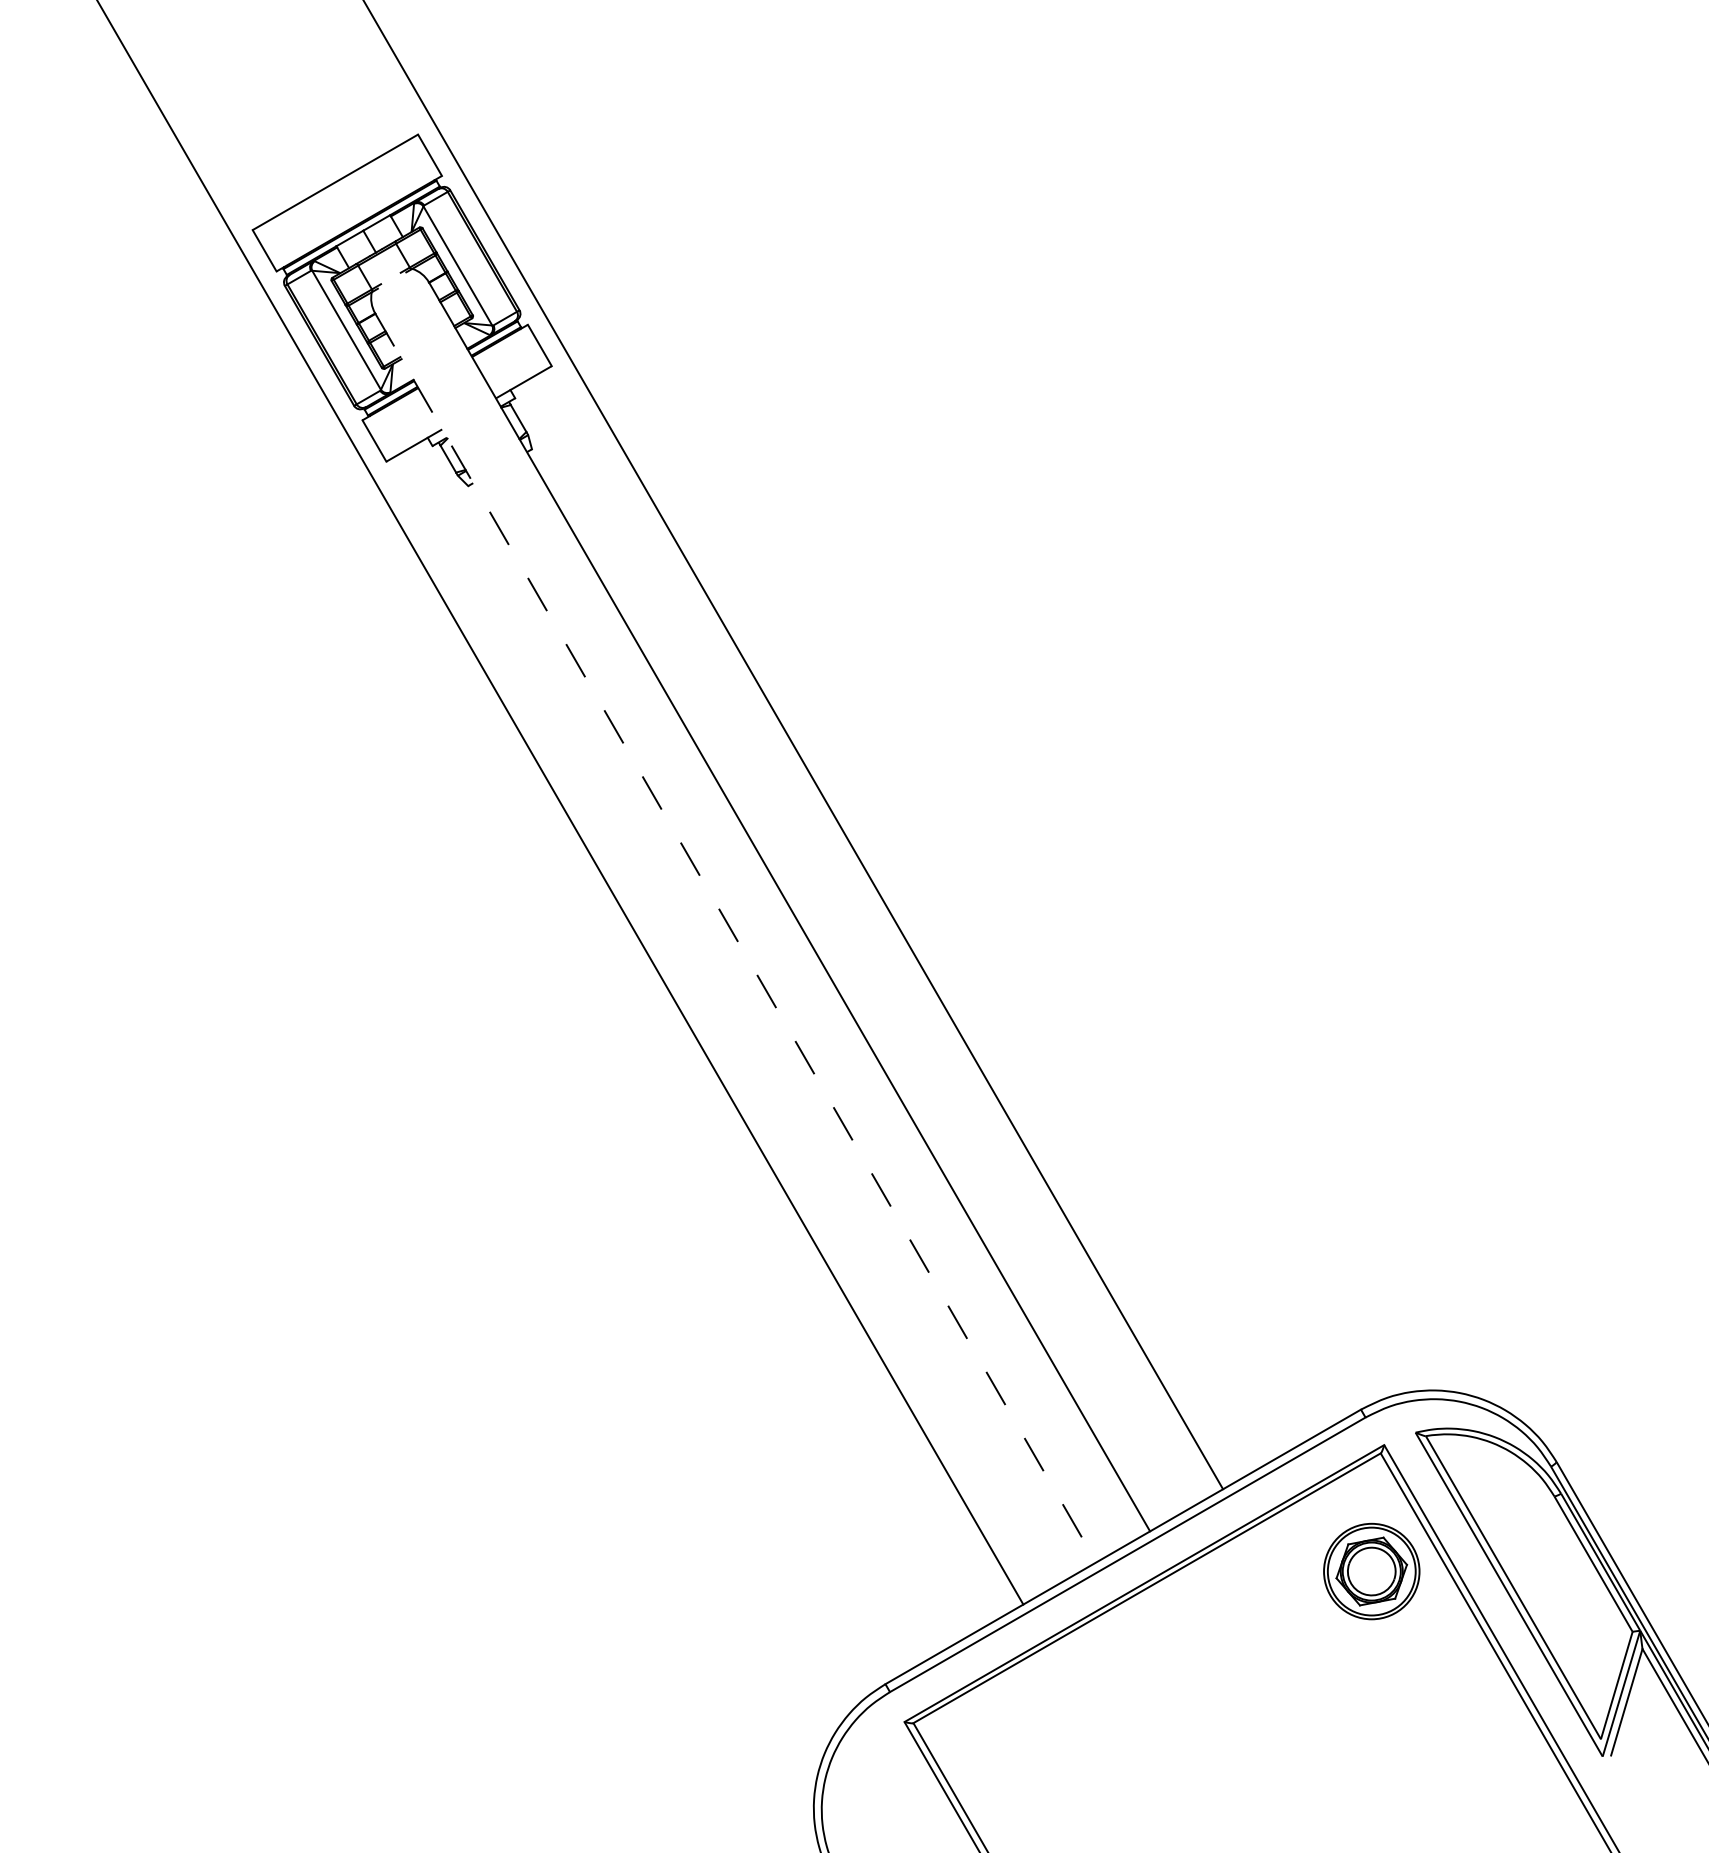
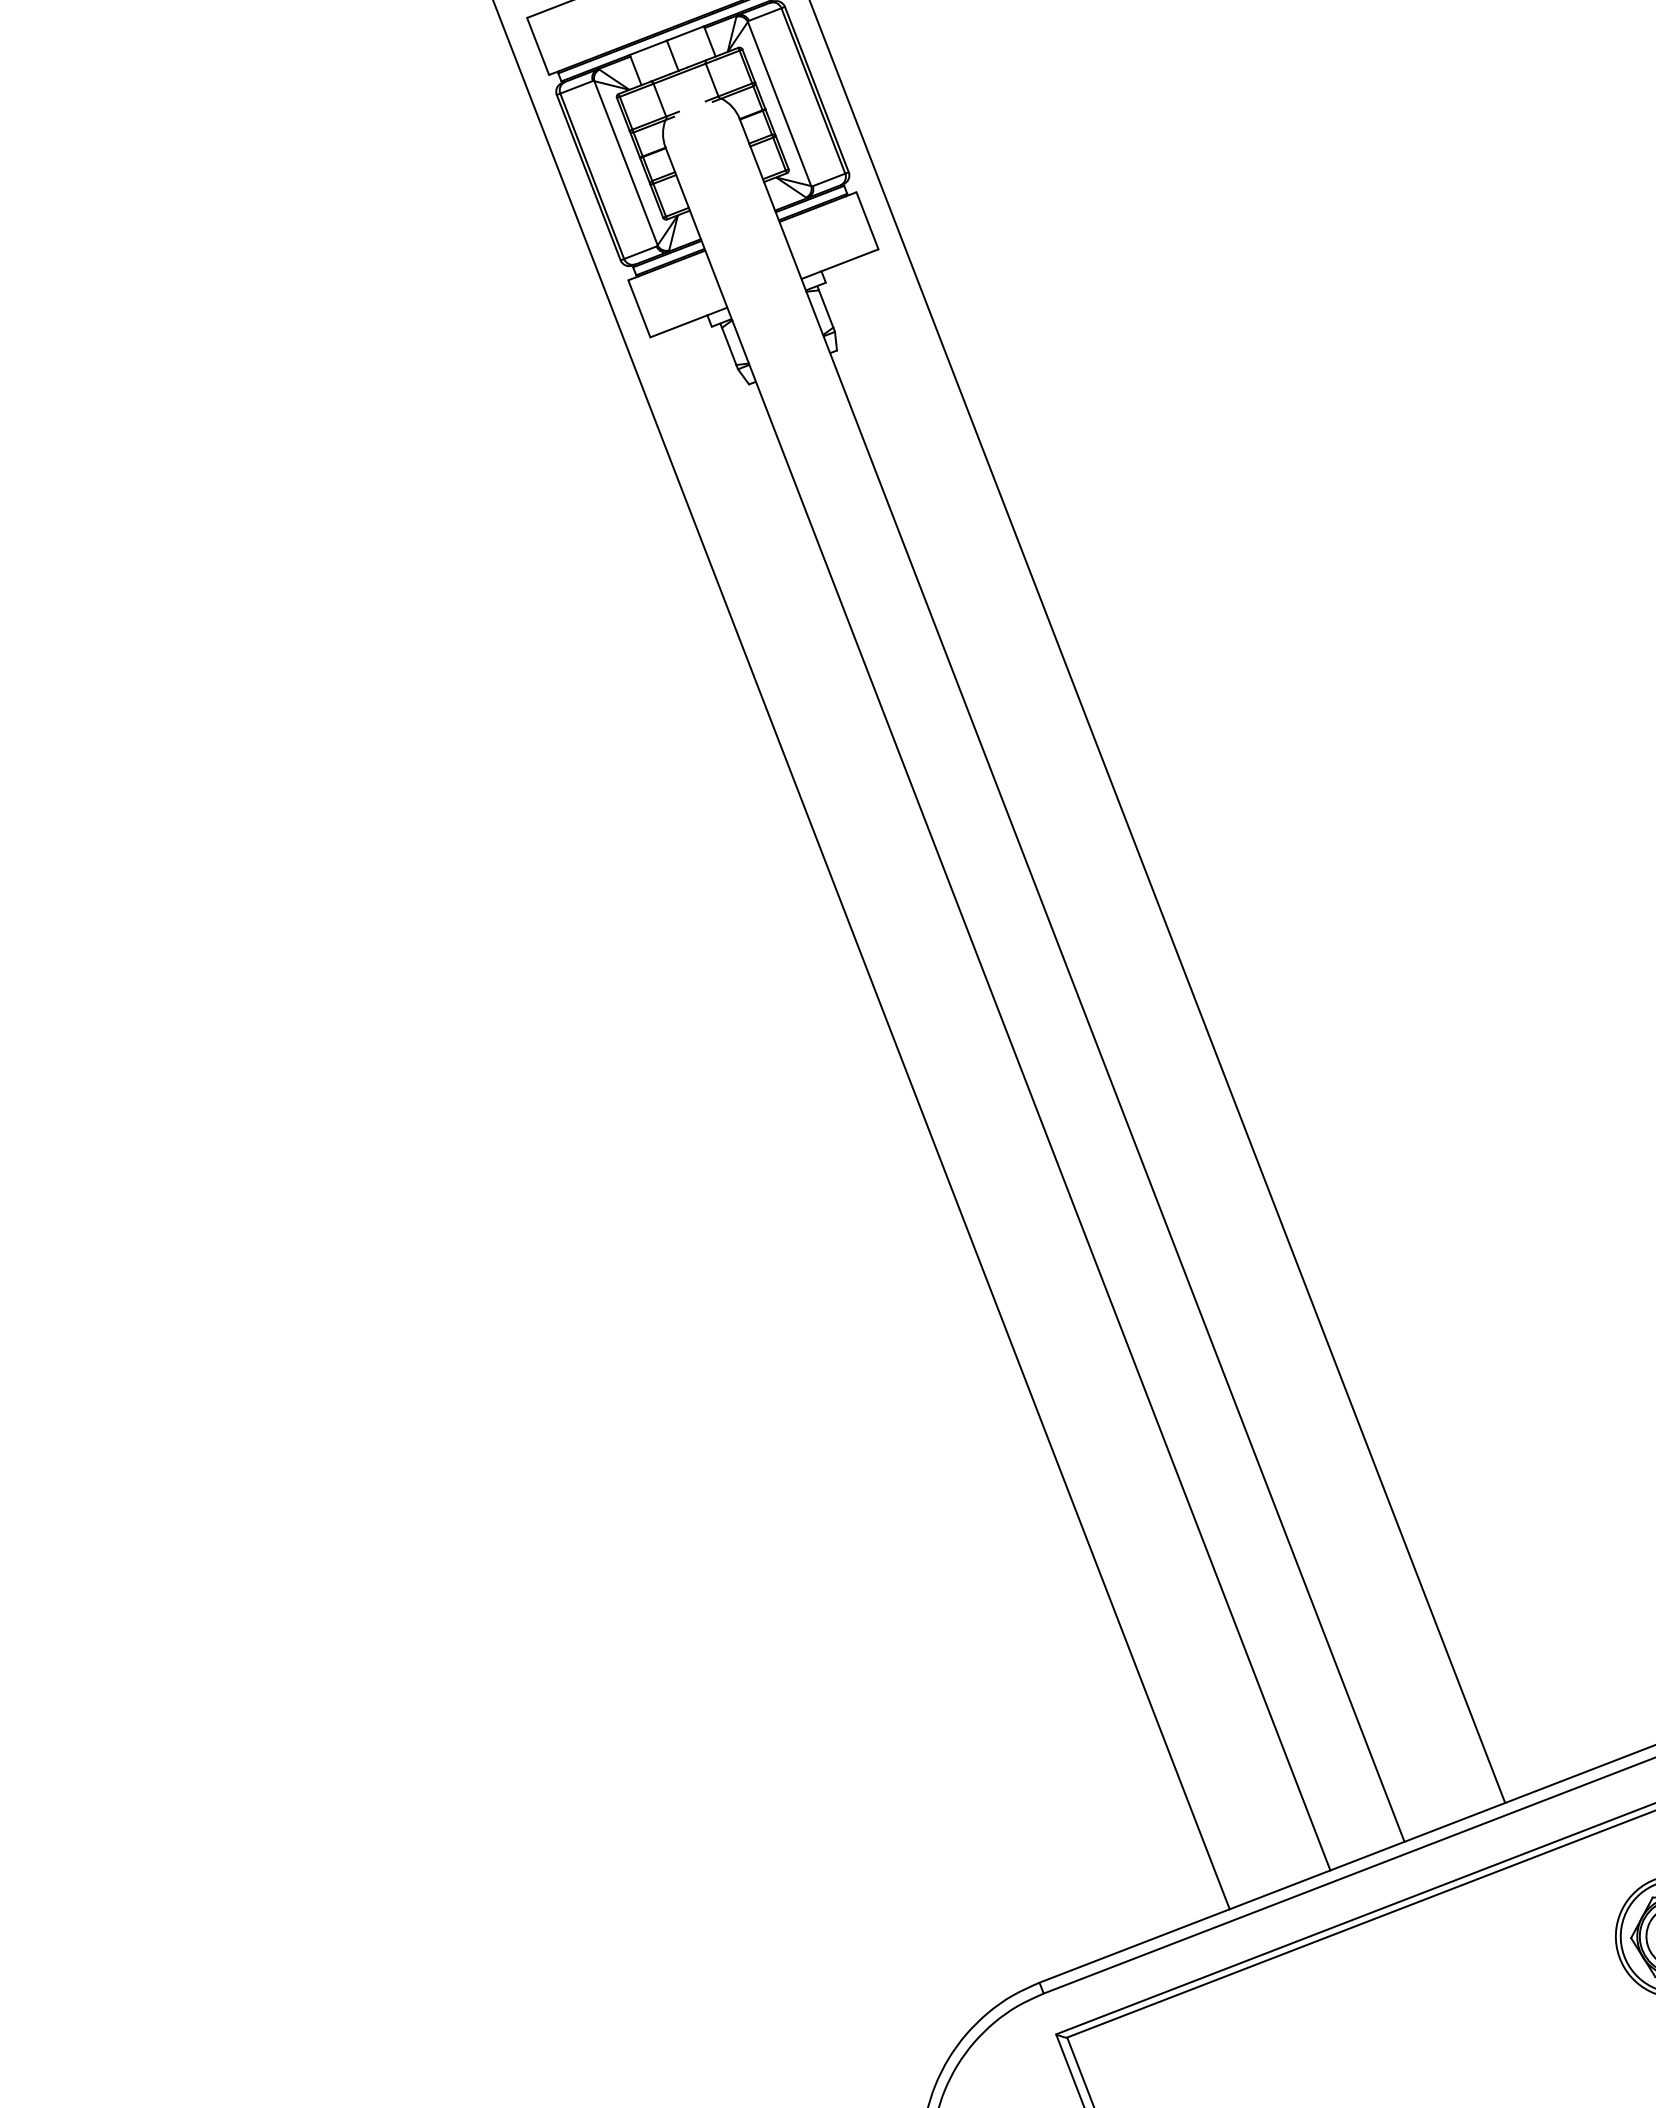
line: (736, 938) -> (998, 1009), dashed -> solid

